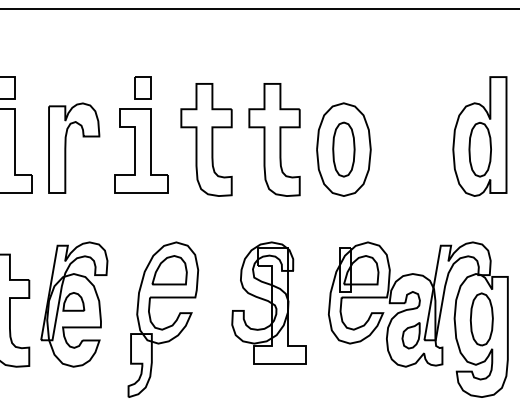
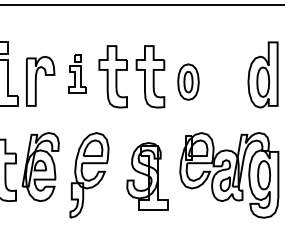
part: (141, 133) -> (77, 73), size x0.6
part: (343, 148) -> (188, 81), size x0.7
part: (269, 303) -> (147, 176), moved

